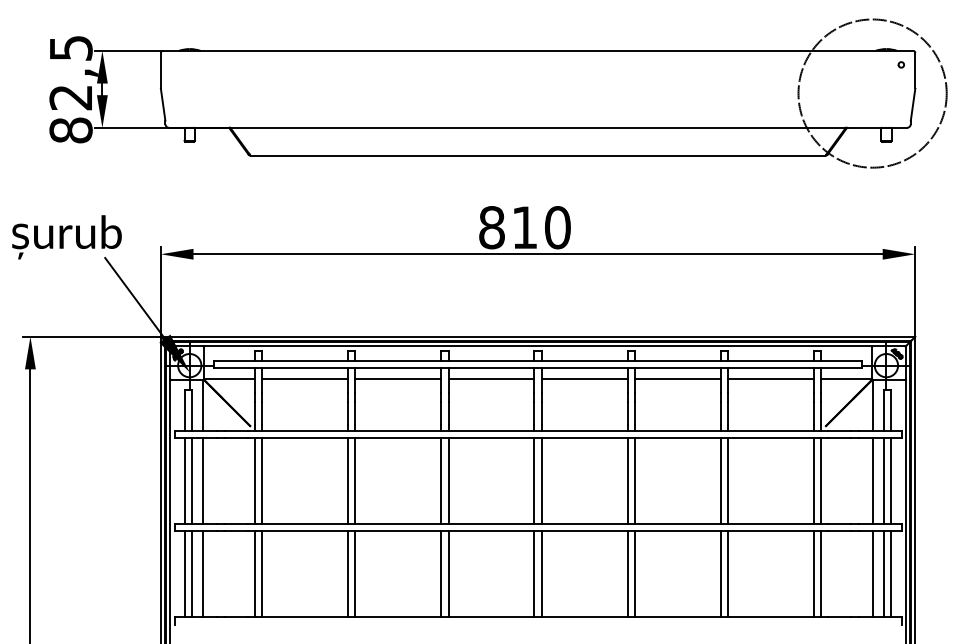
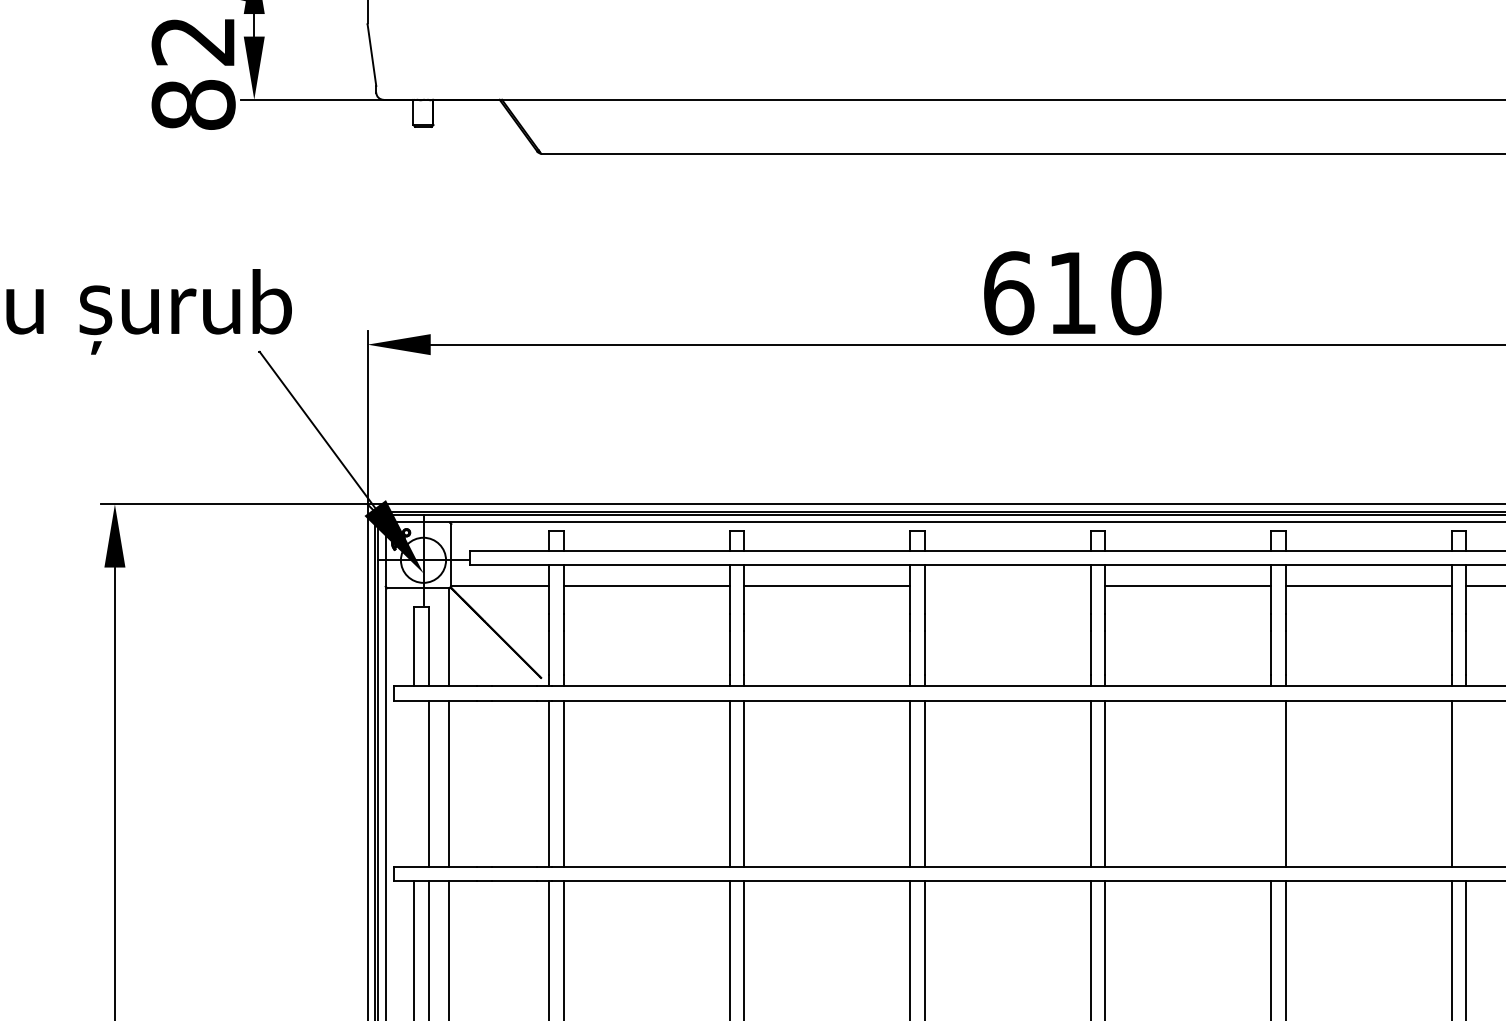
text: (492, 227) -> (1009, 292), 810 -> 610
line: (491, 378) -> (1007, 585), removed
line: (184, 480) -> (413, 782), removed
line: (627, 480) -> (1271, 782), removed
line: (728, 480) -> (1466, 782), removed

